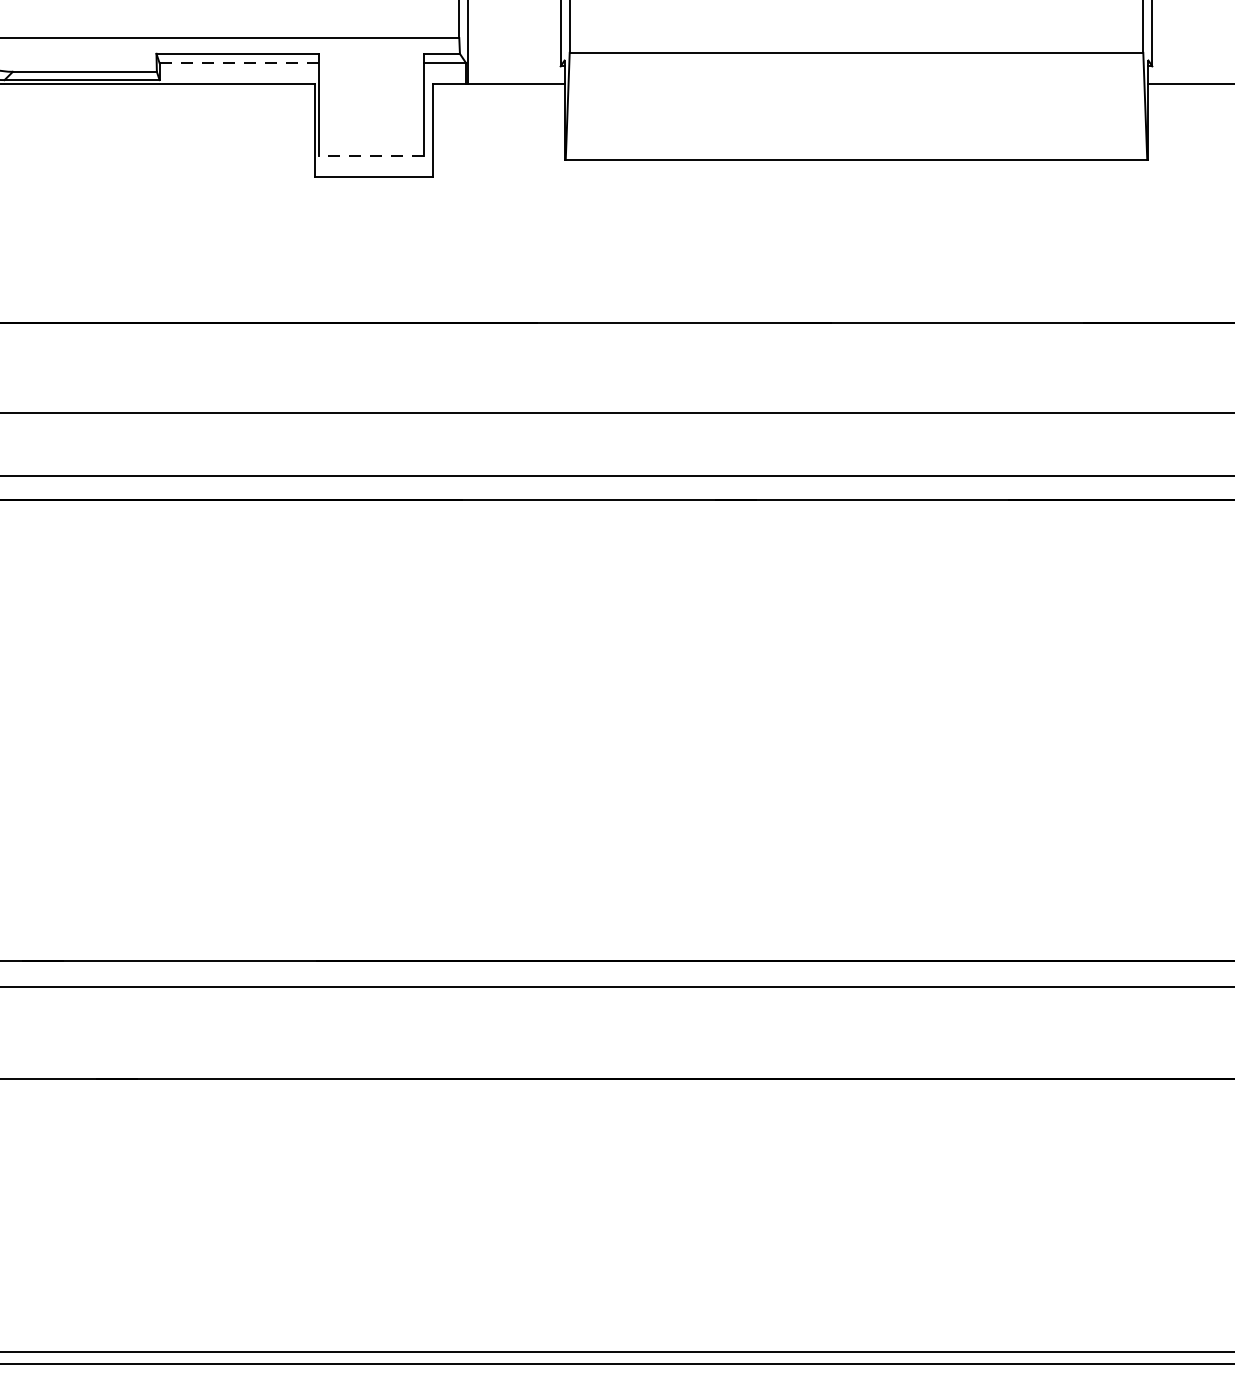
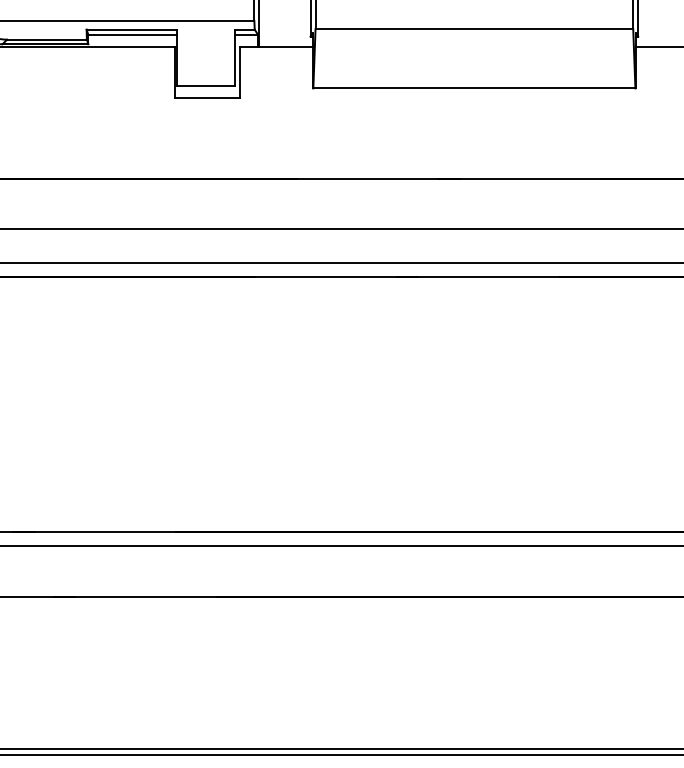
line: (241, 62) -> (133, 34), dashed -> solid
line: (371, 156) -> (205, 86), dashed -> solid

